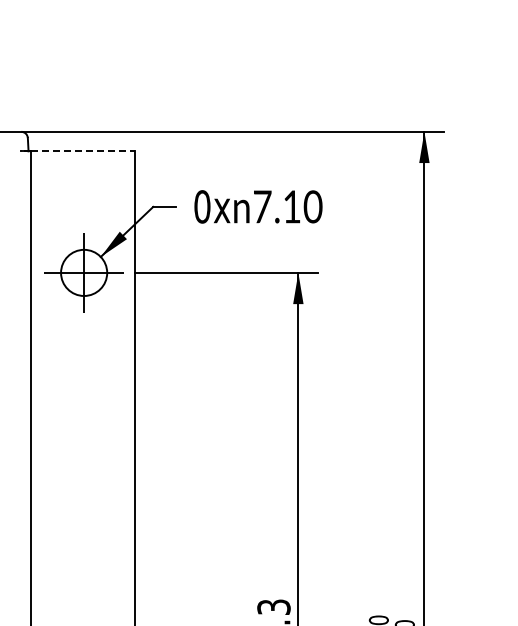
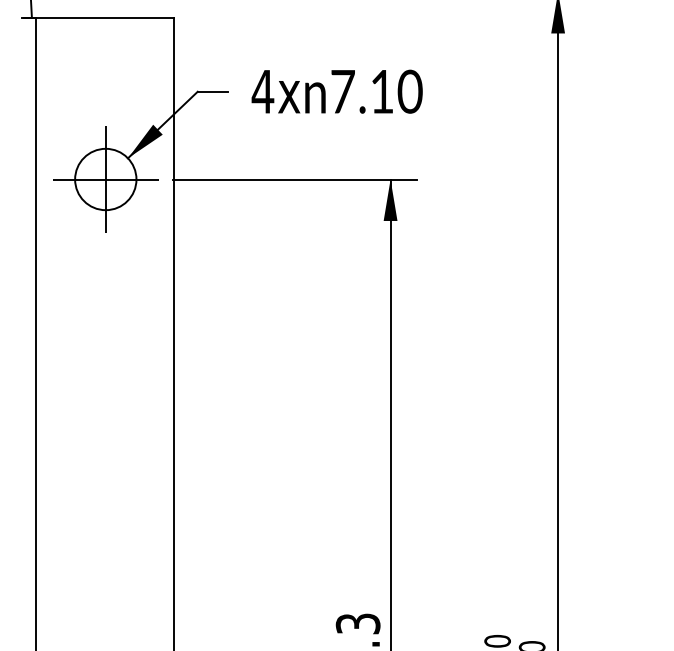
line: (83, 151) -> (104, 18), dashed -> solid
text: (201, 206) -> (261, 91), 0x -> 4x

